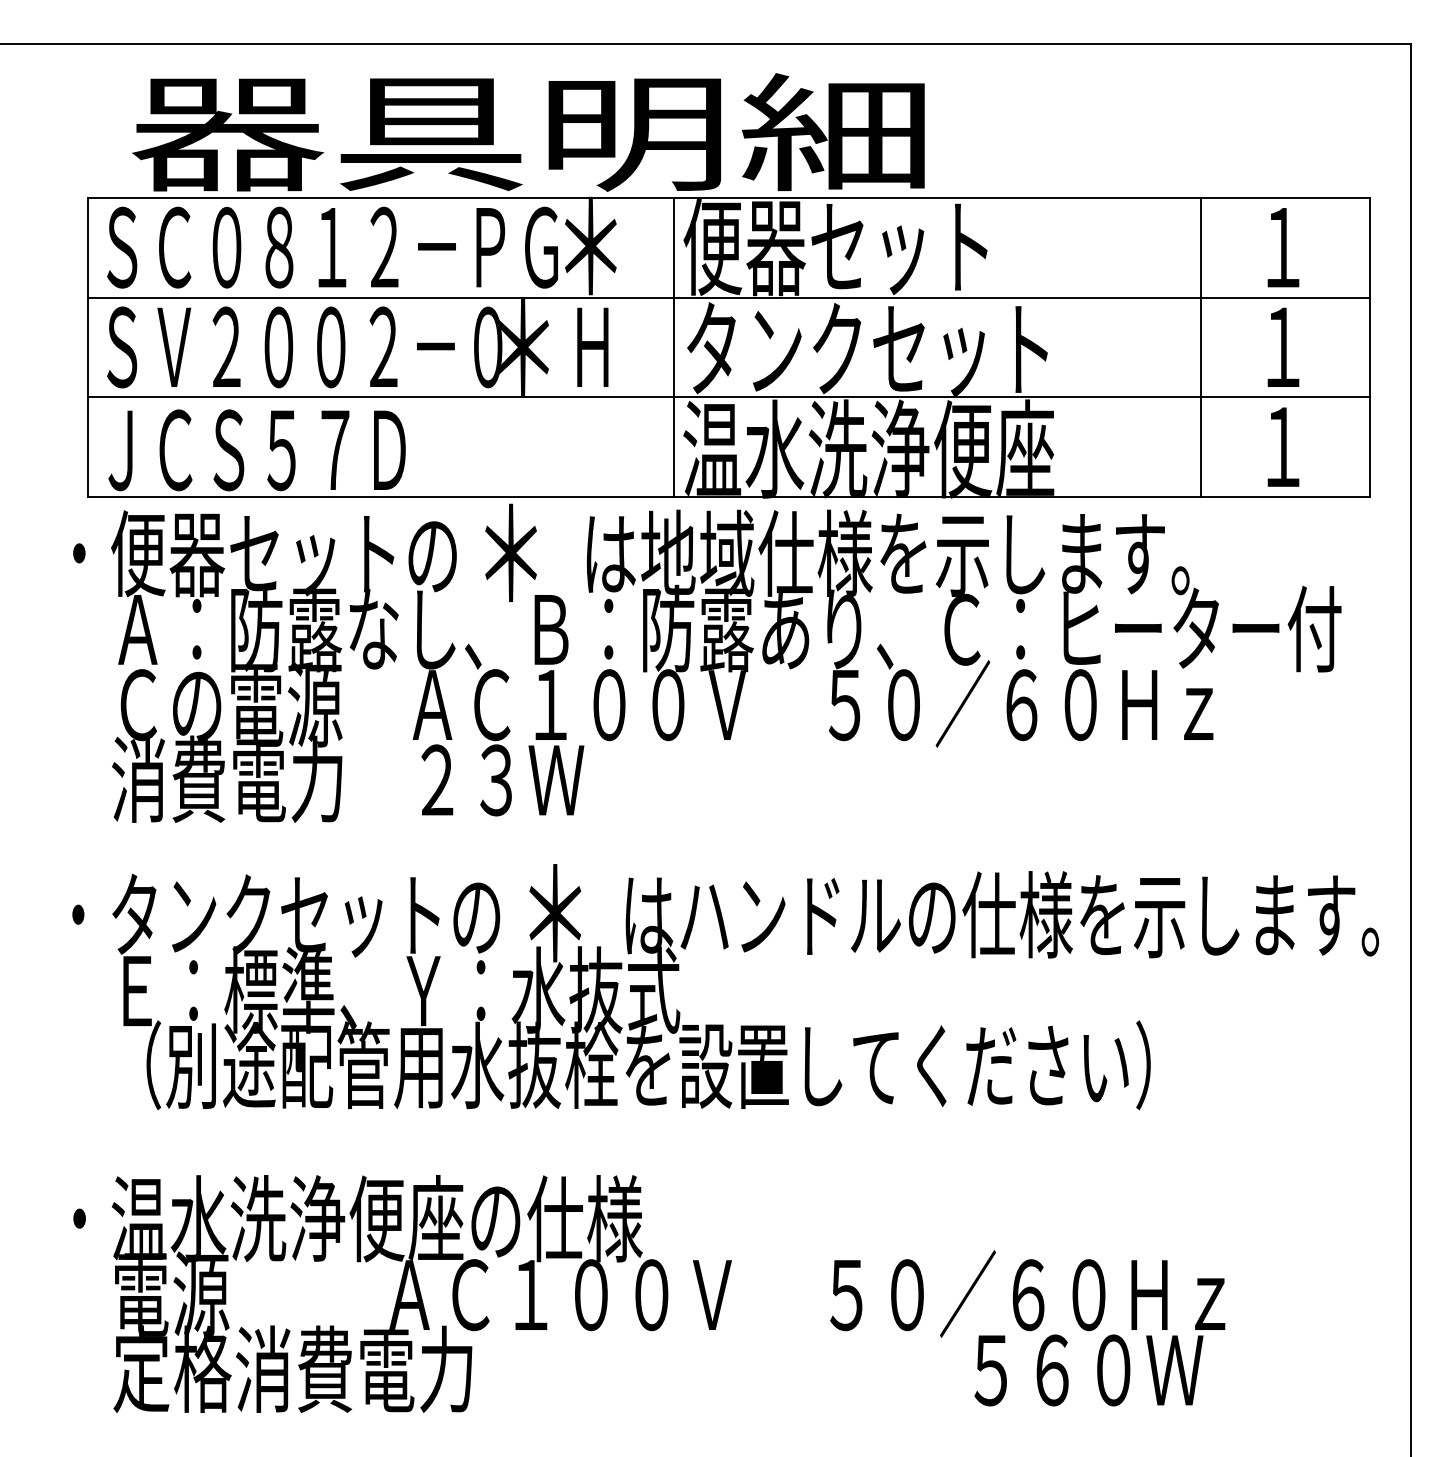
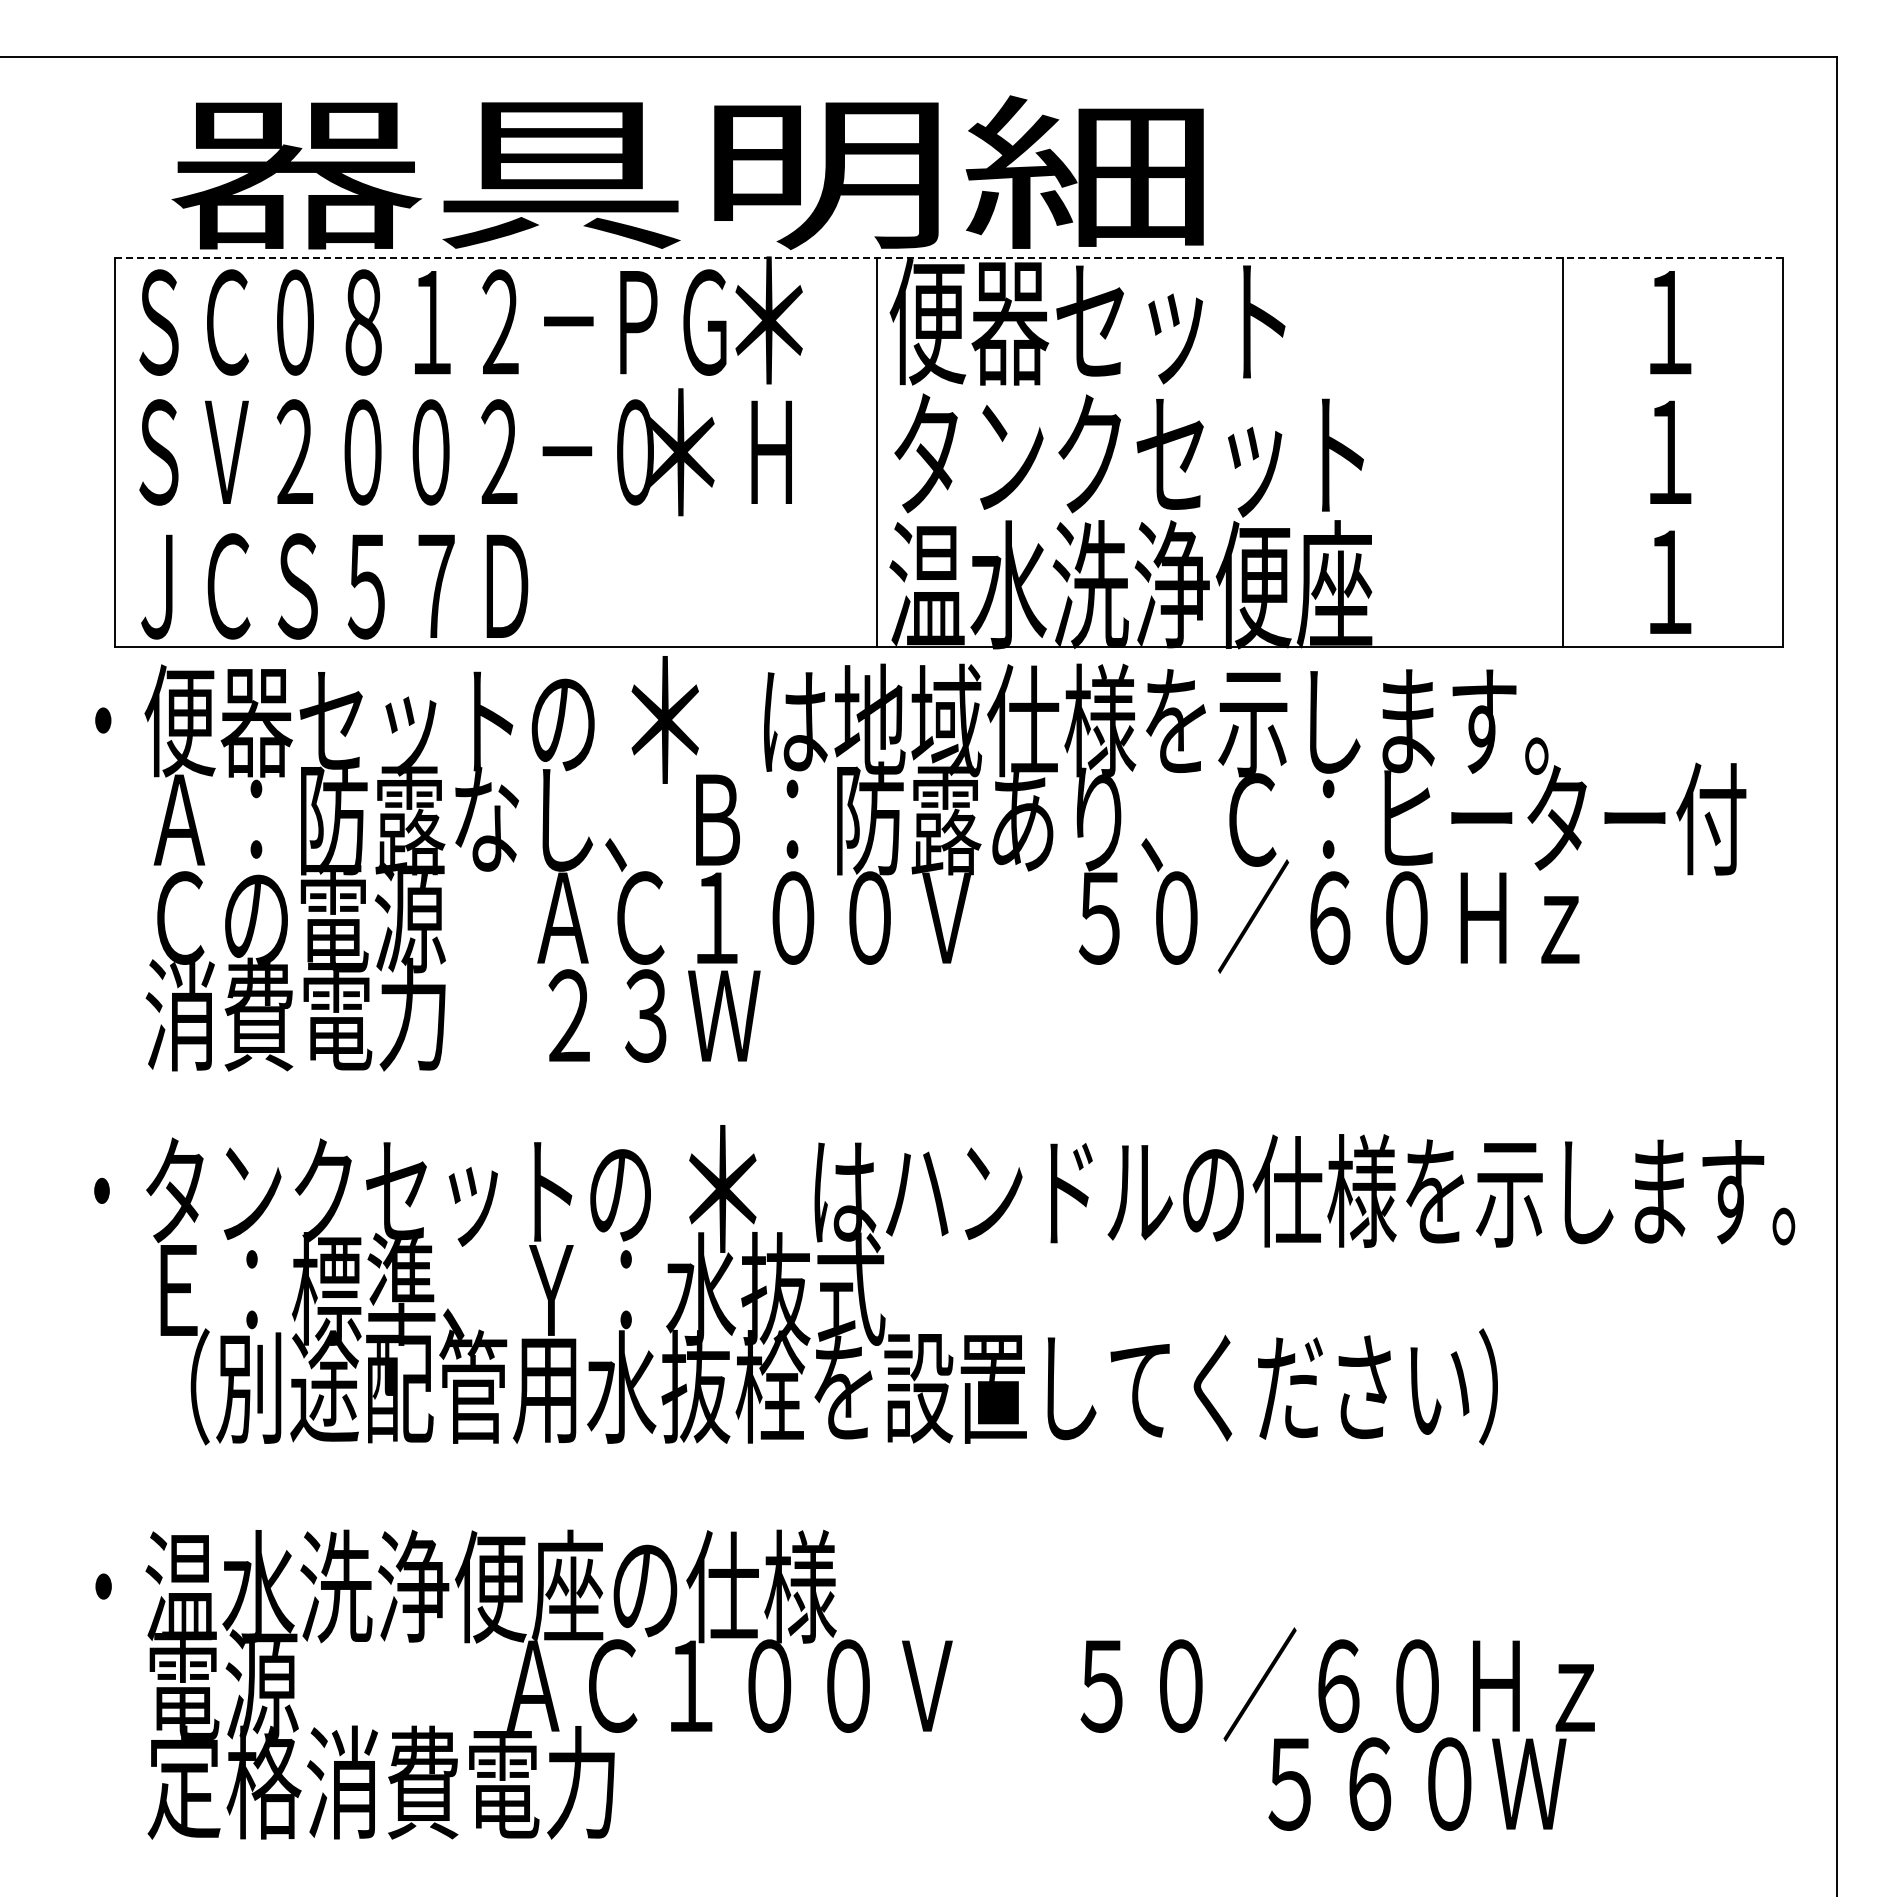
line: (729, 197) -> (949, 257), solid -> dashed
line: (728, 297) -> (948, 387), removed
line: (728, 397) -> (948, 517), removed

